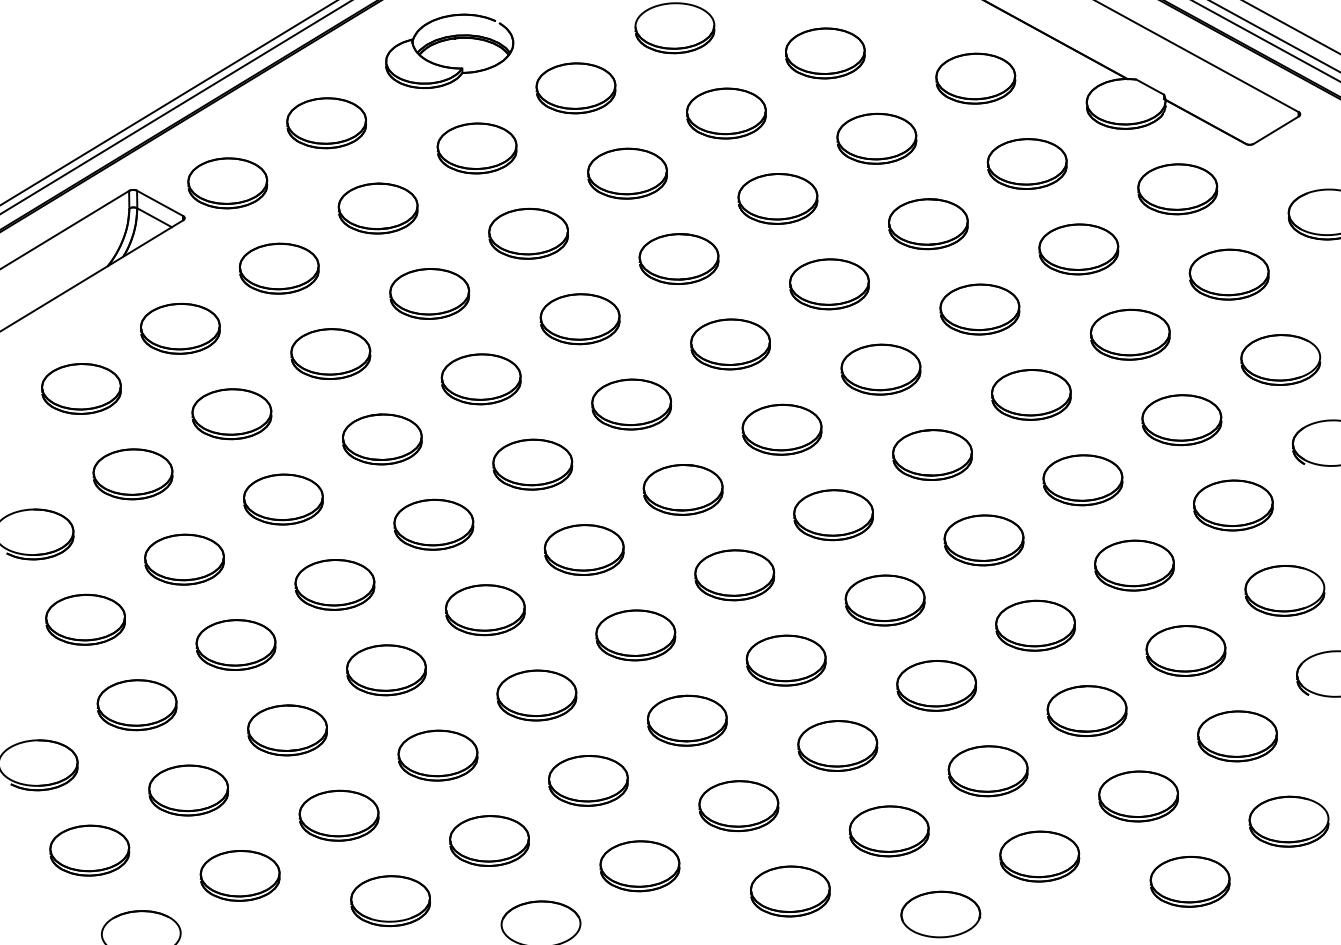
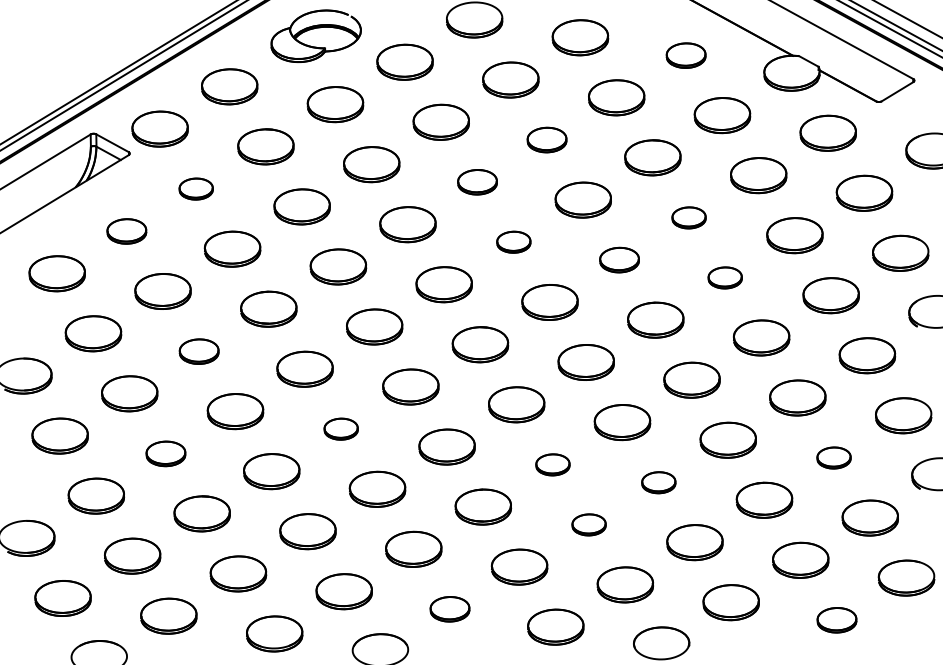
part: (974, 78) -> (685, 55), size x0.7
part: (777, 198) -> (546, 139), size x0.7
part: (679, 257) -> (477, 181), size x0.7
part: (278, 267) -> (195, 188), size x0.6
part: (979, 308) -> (688, 217), size x0.6
part: (179, 328) -> (126, 231), size x0.7
part: (730, 343) -> (513, 241), size x0.6
part: (880, 368) -> (619, 259), size x0.7
part: (1030, 394) -> (724, 277), size x0.6
part: (282, 499) -> (198, 351), size x0.7
part: (484, 608) -> (340, 428), size x0.6
part: (235, 644) -> (165, 453), size x0.7
part: (1185, 650) -> (833, 457), size x0.6
part: (785, 660) -> (552, 464), size x0.6
part: (936, 685) -> (658, 482), size x0.6
part: (836, 745) -> (588, 524), size x0.6
part: (639, 864) -> (449, 608), size x0.7
part: (1189, 880) -> (836, 619), size x0.7

